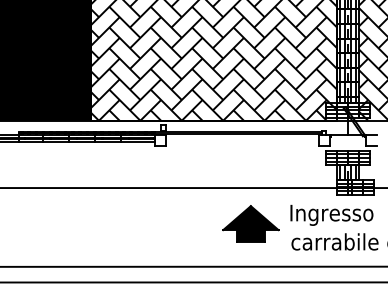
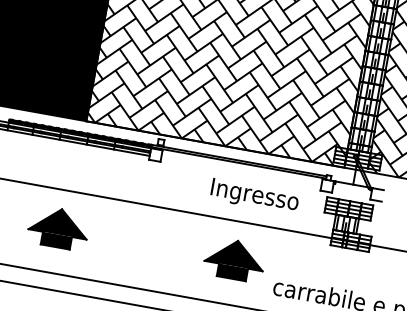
text: (331, 214) -> (254, 195), moved
part: (82, 223) -> (58, 227), added

